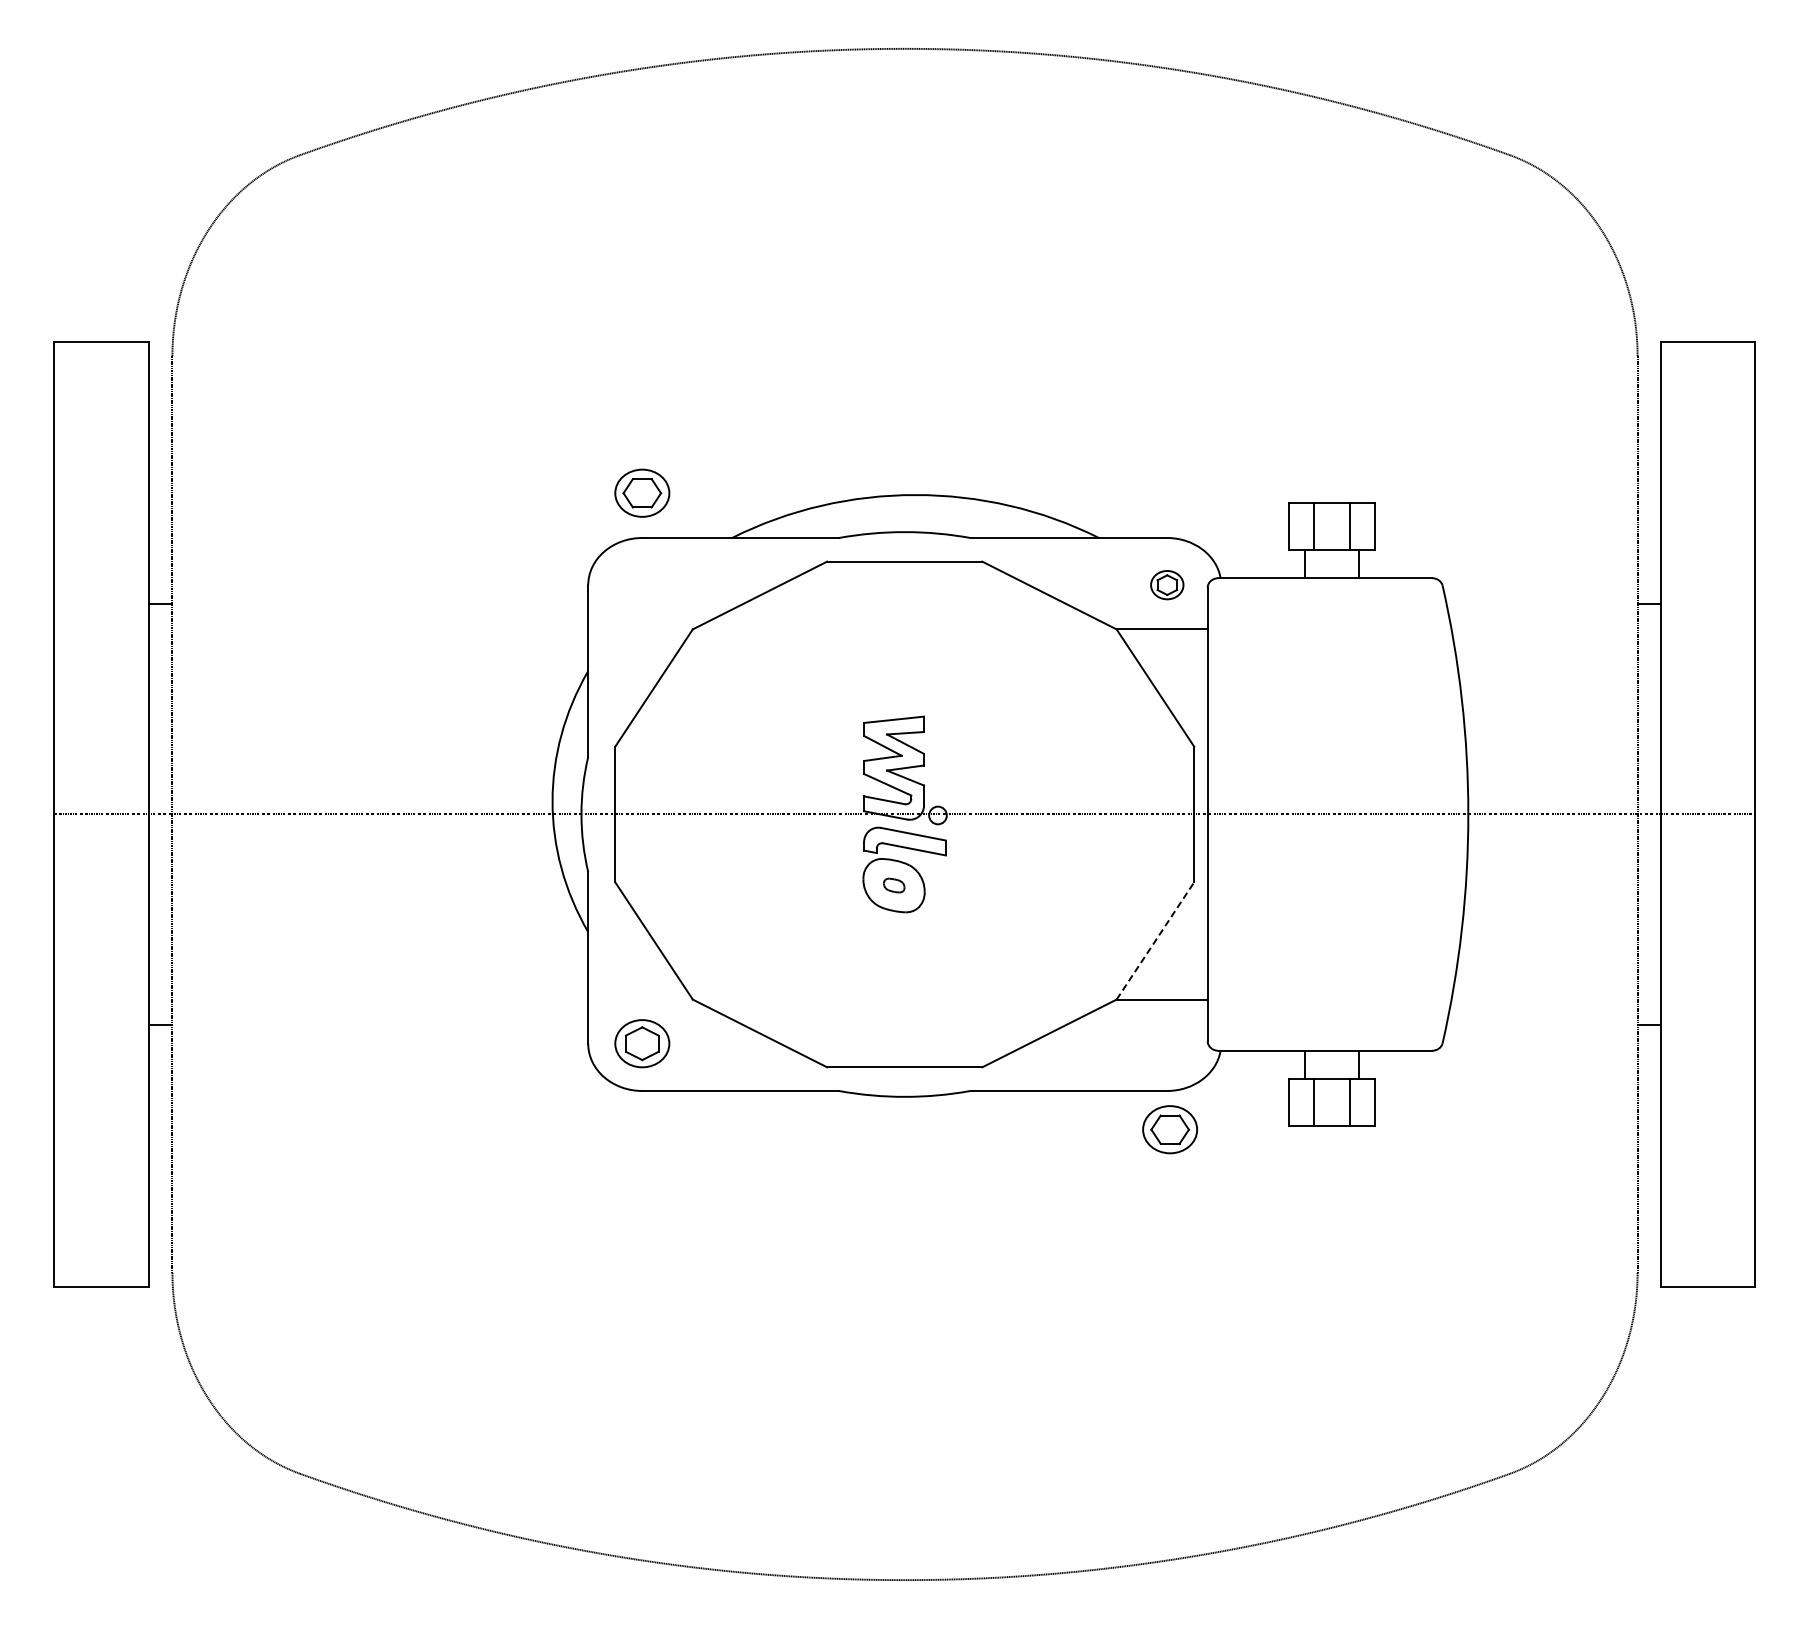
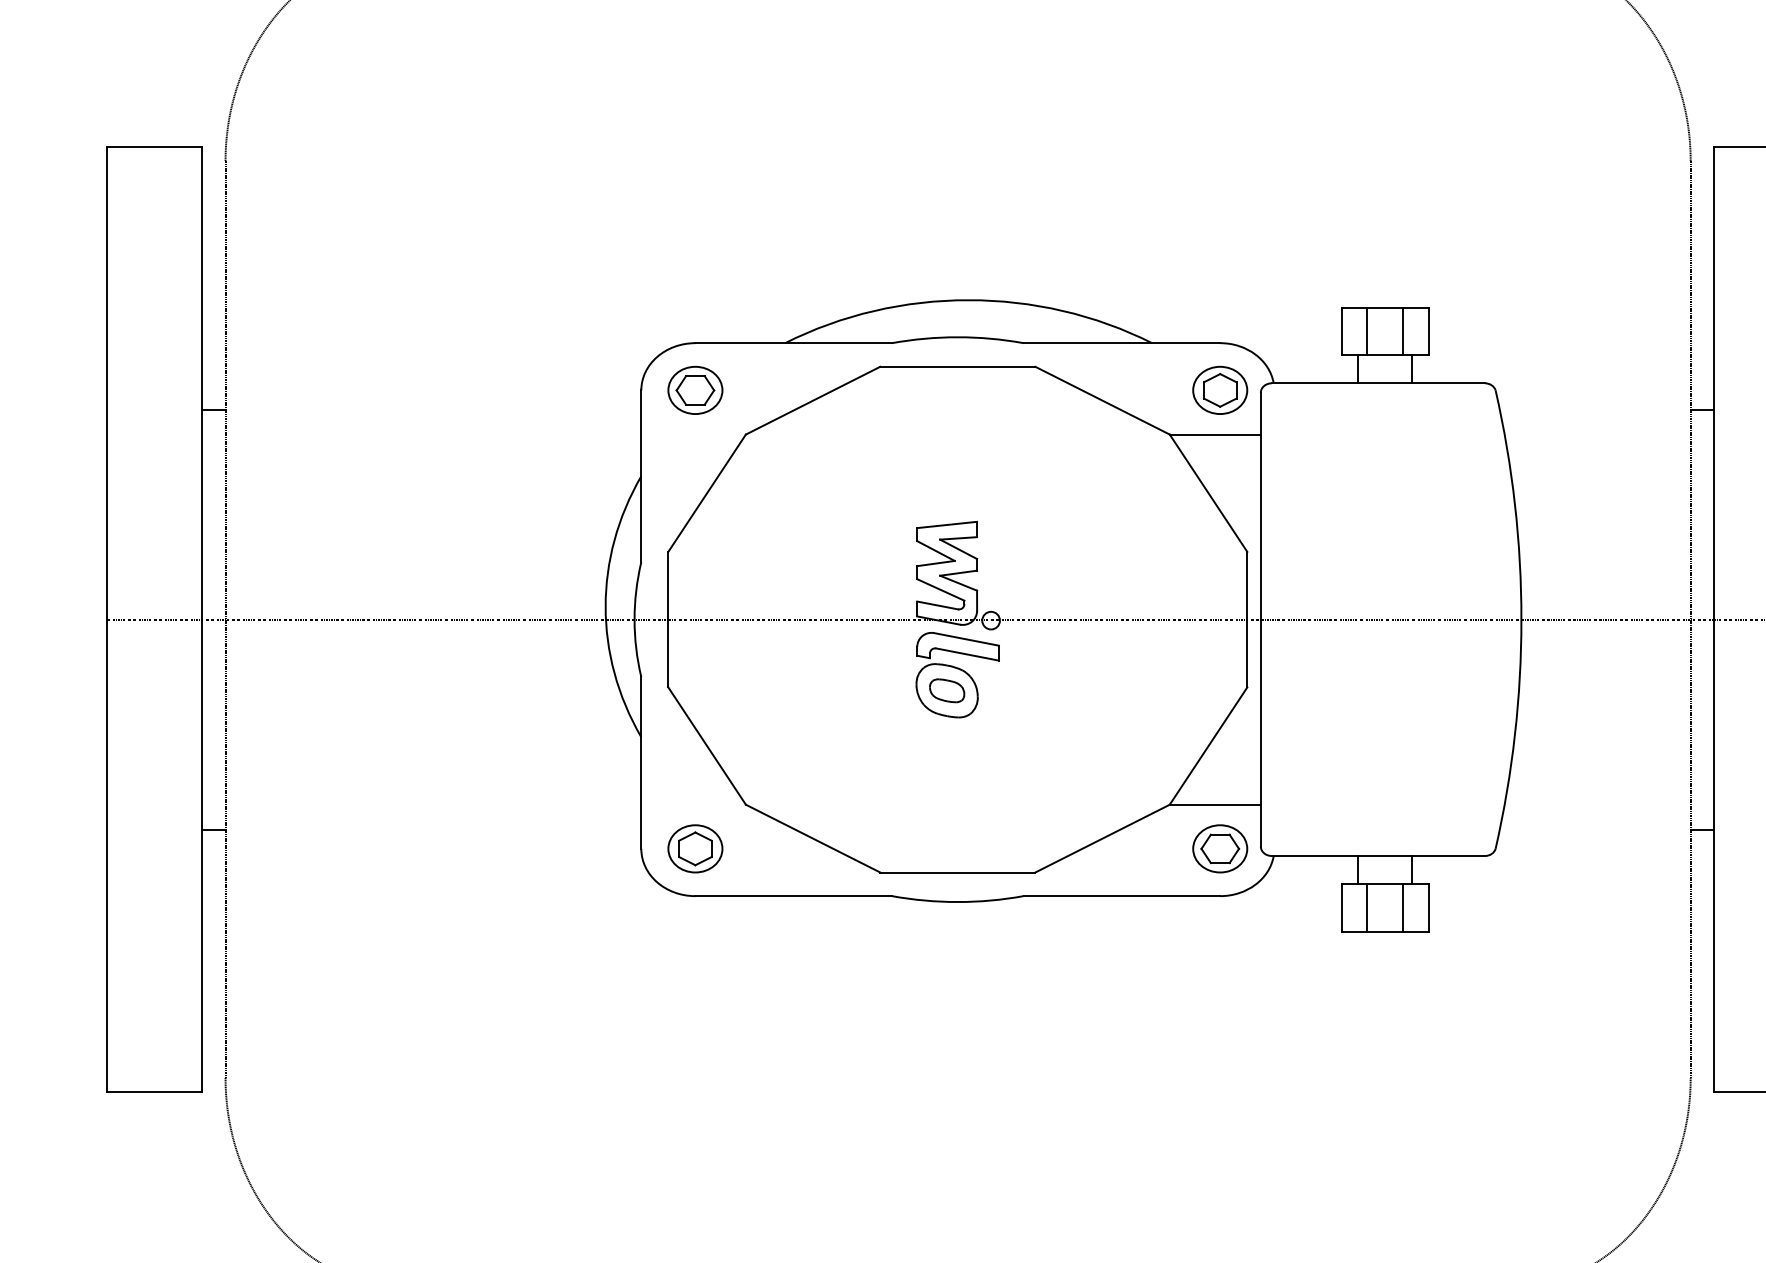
part: (642, 492) -> (695, 389), moved
part: (1167, 584) -> (1220, 389), size x1.67
part: (894, 885) -> (947, 690), size x1.67
line: (1155, 940) -> (1208, 745), dashed -> solid
part: (1170, 1129) -> (1220, 848), moved

